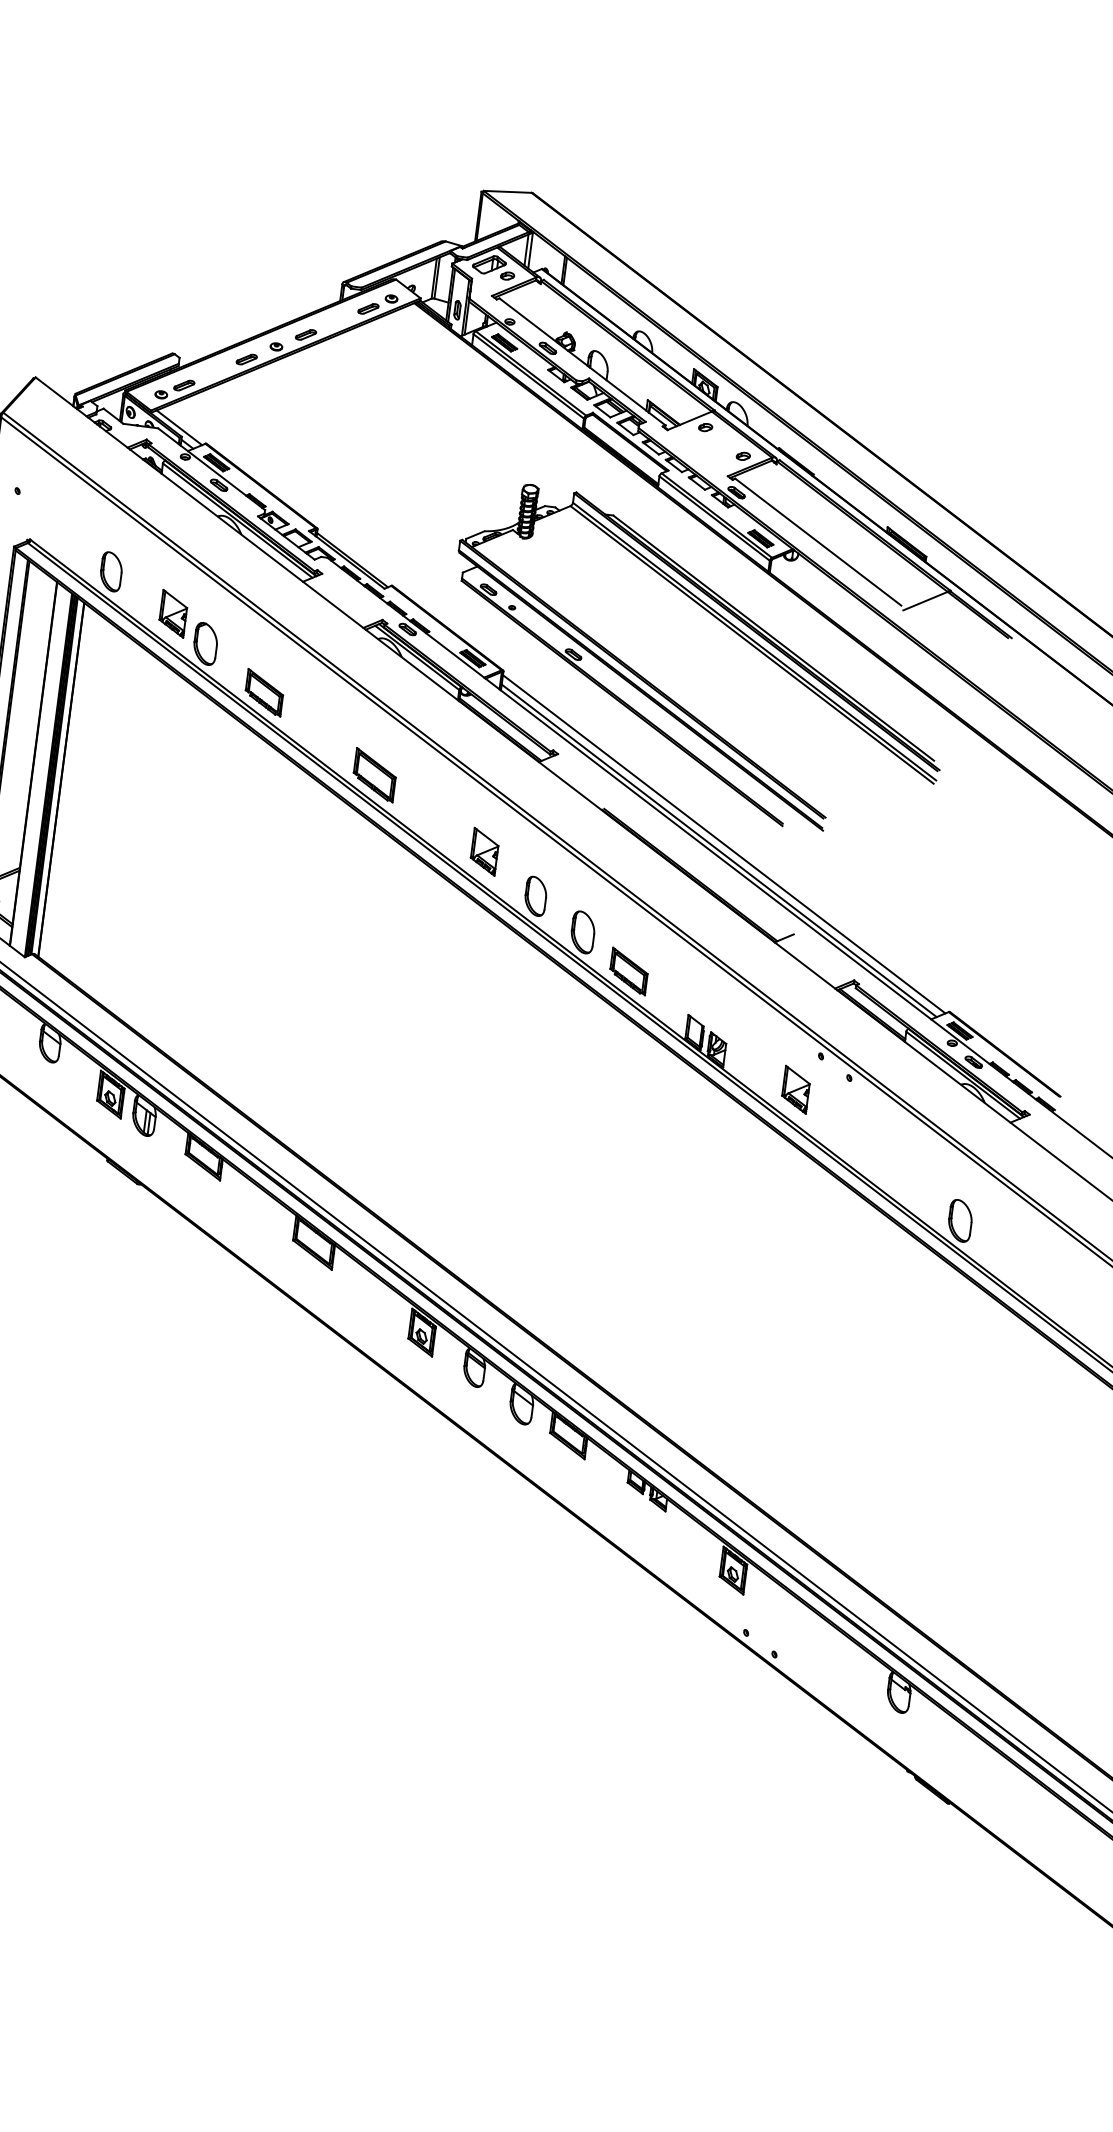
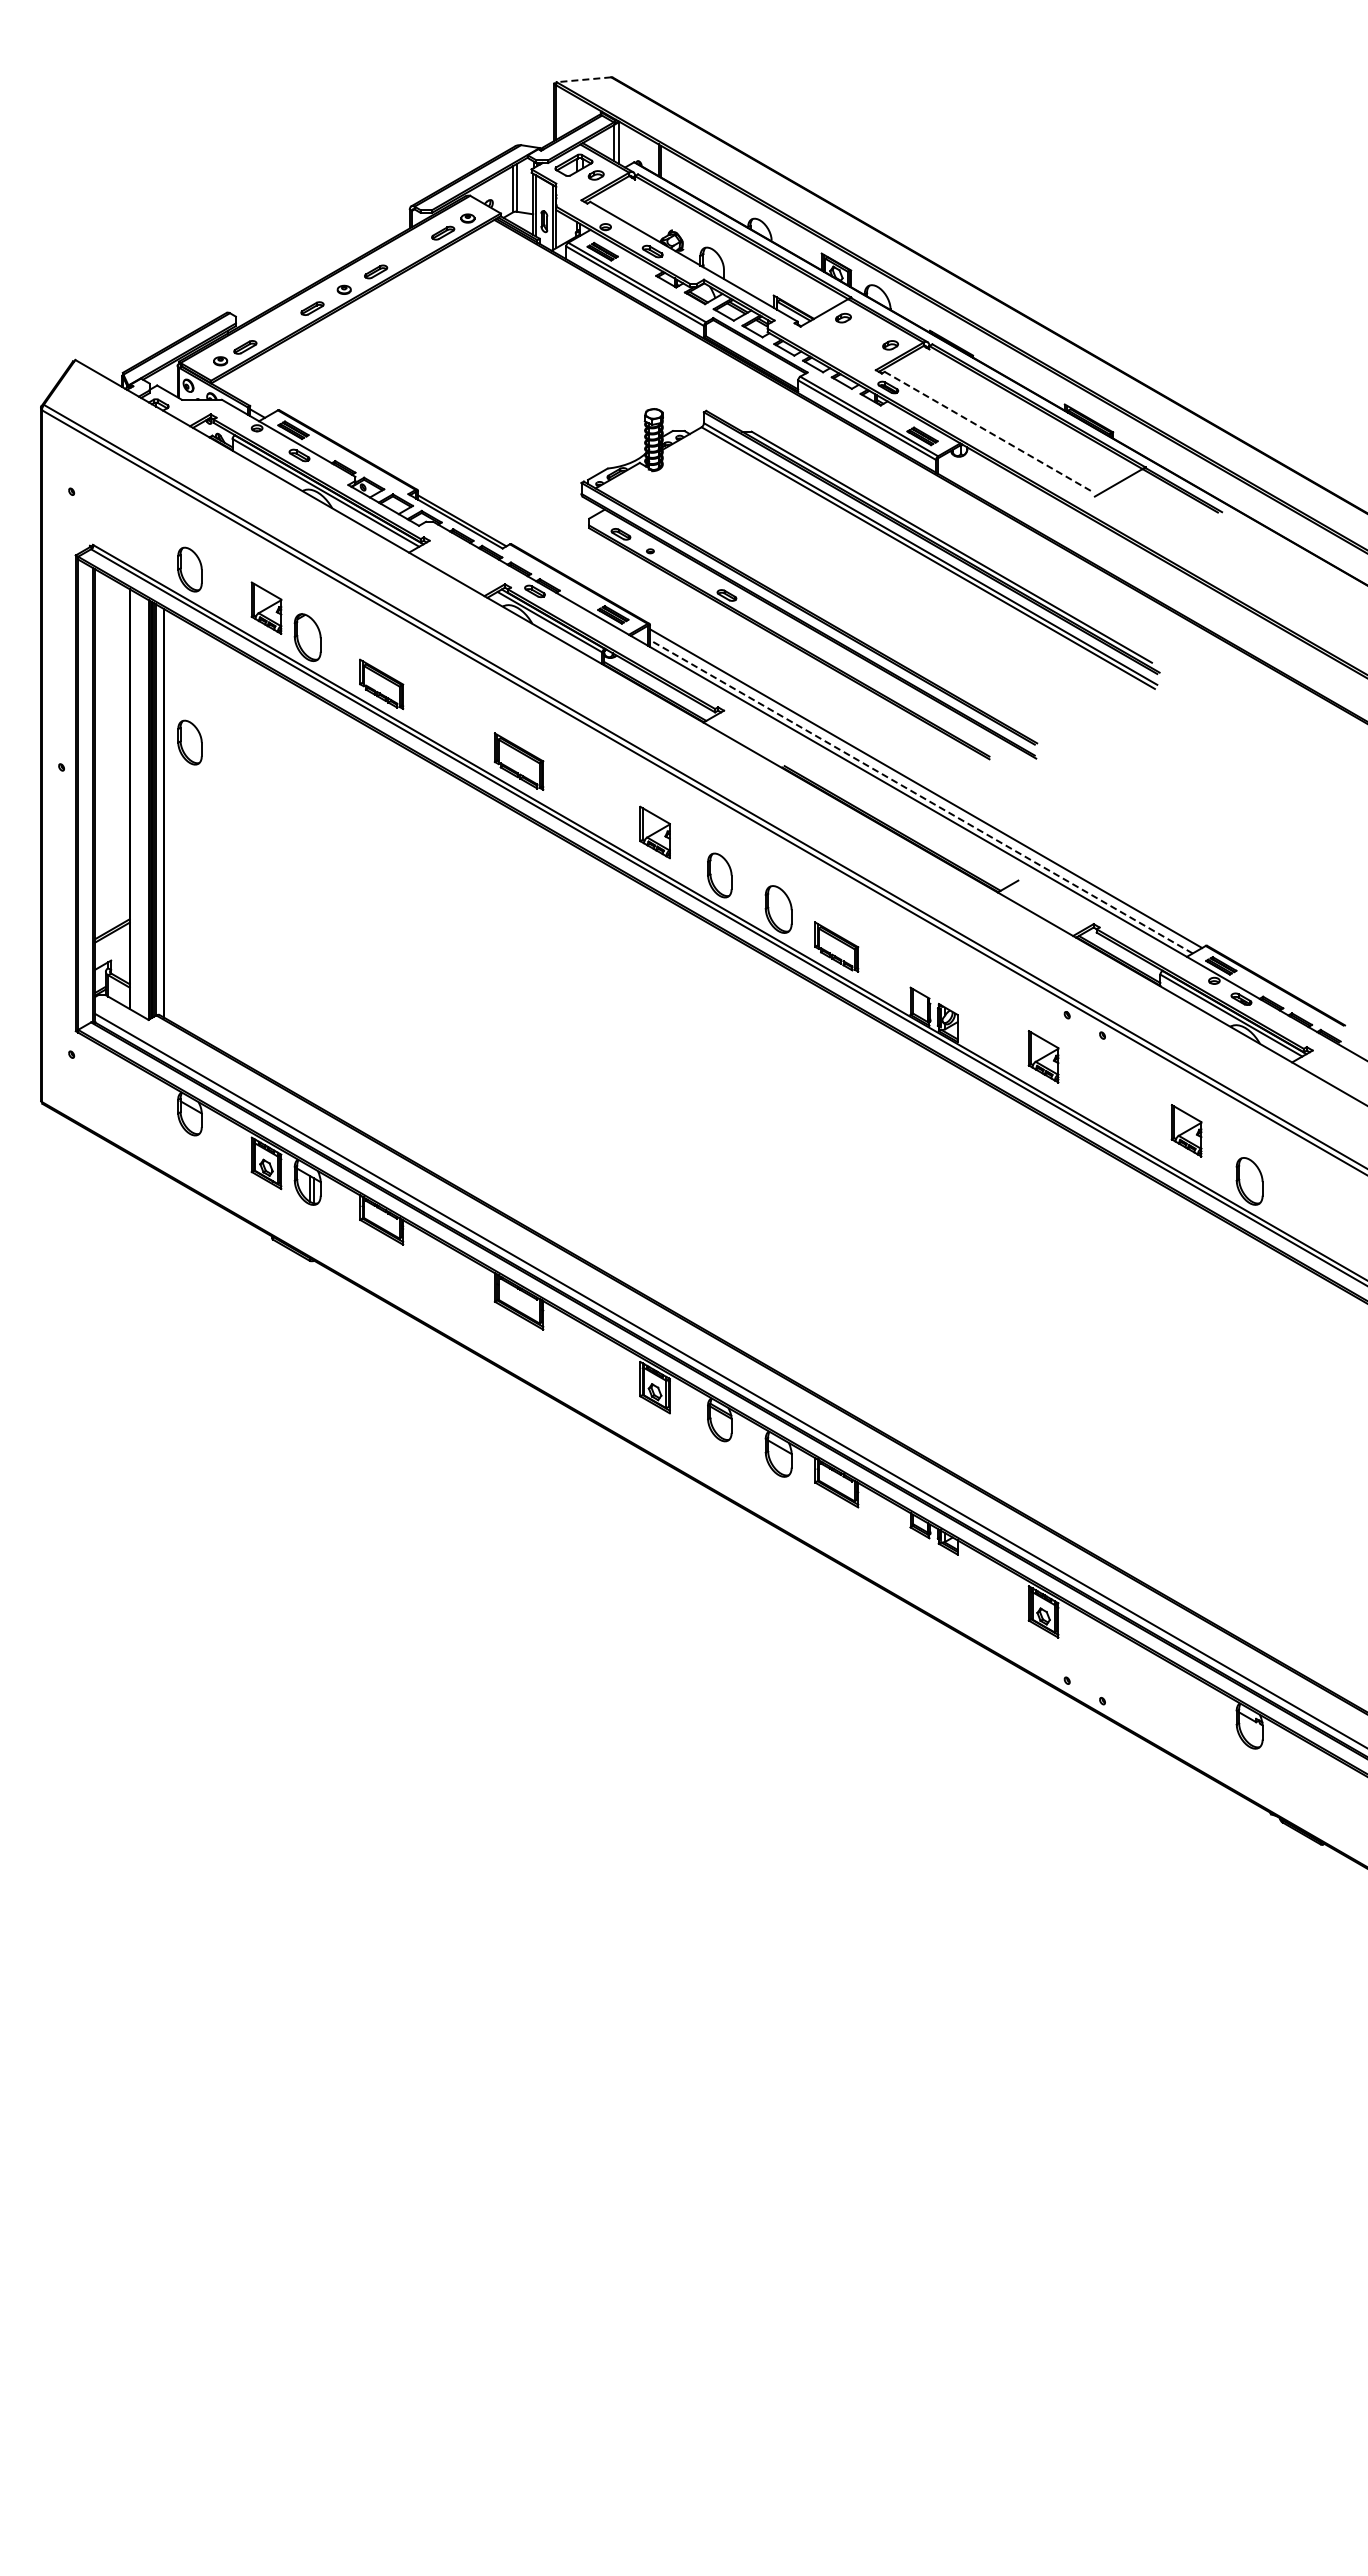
line: (507, 191) -> (583, 79), solid -> dashed
line: (179, 427) -> (245, 395), removed
line: (818, 542) -> (988, 431), solid -> dashed
part: (91, 721) -> (189, 742), added
line: (718, 850) -> (920, 796), solid -> dashed
part: (911, 1169) -> (1186, 1130), added

